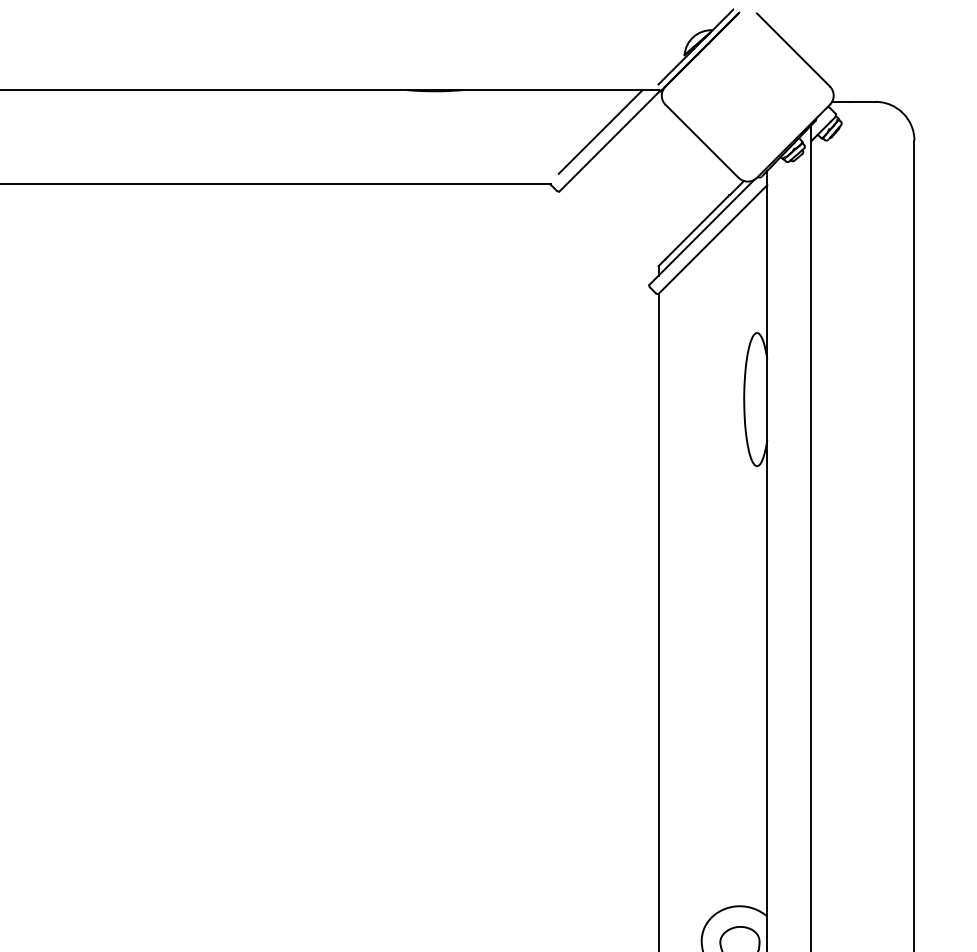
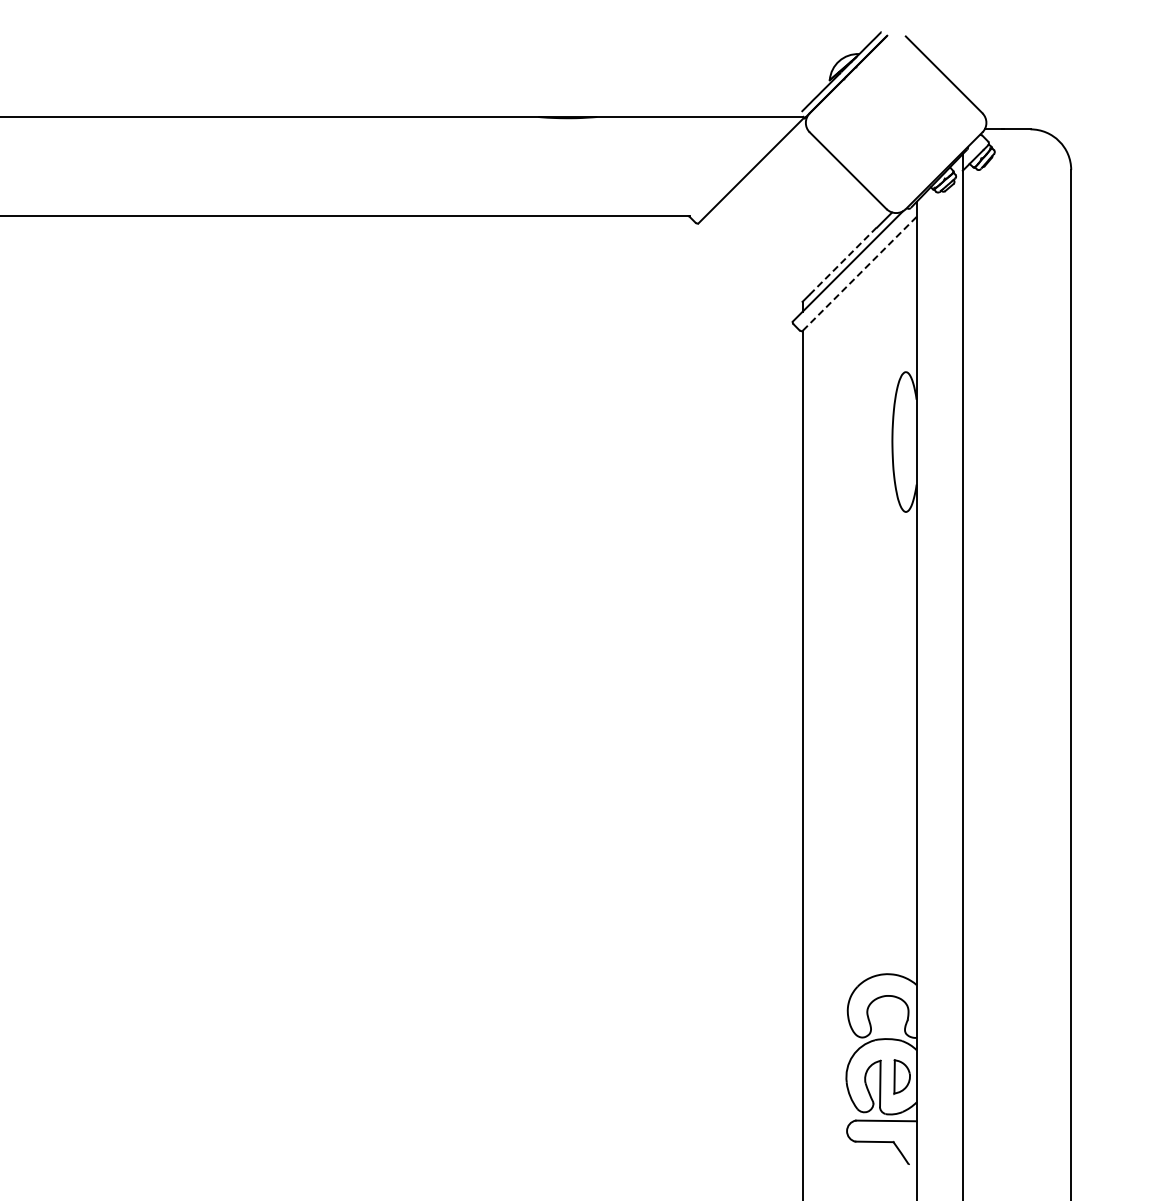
line: (600, 131) -> (741, 160), removed
line: (697, 227) -> (843, 261), solid -> dashed
line: (712, 239) -> (859, 273), solid -> dashed

